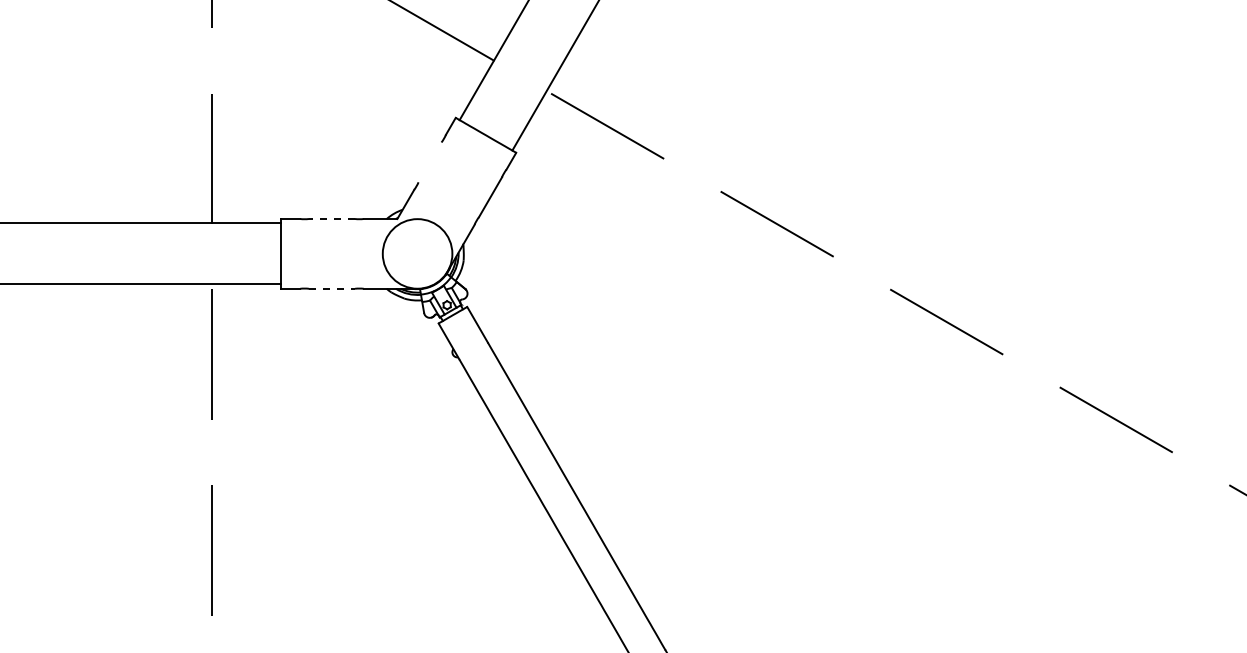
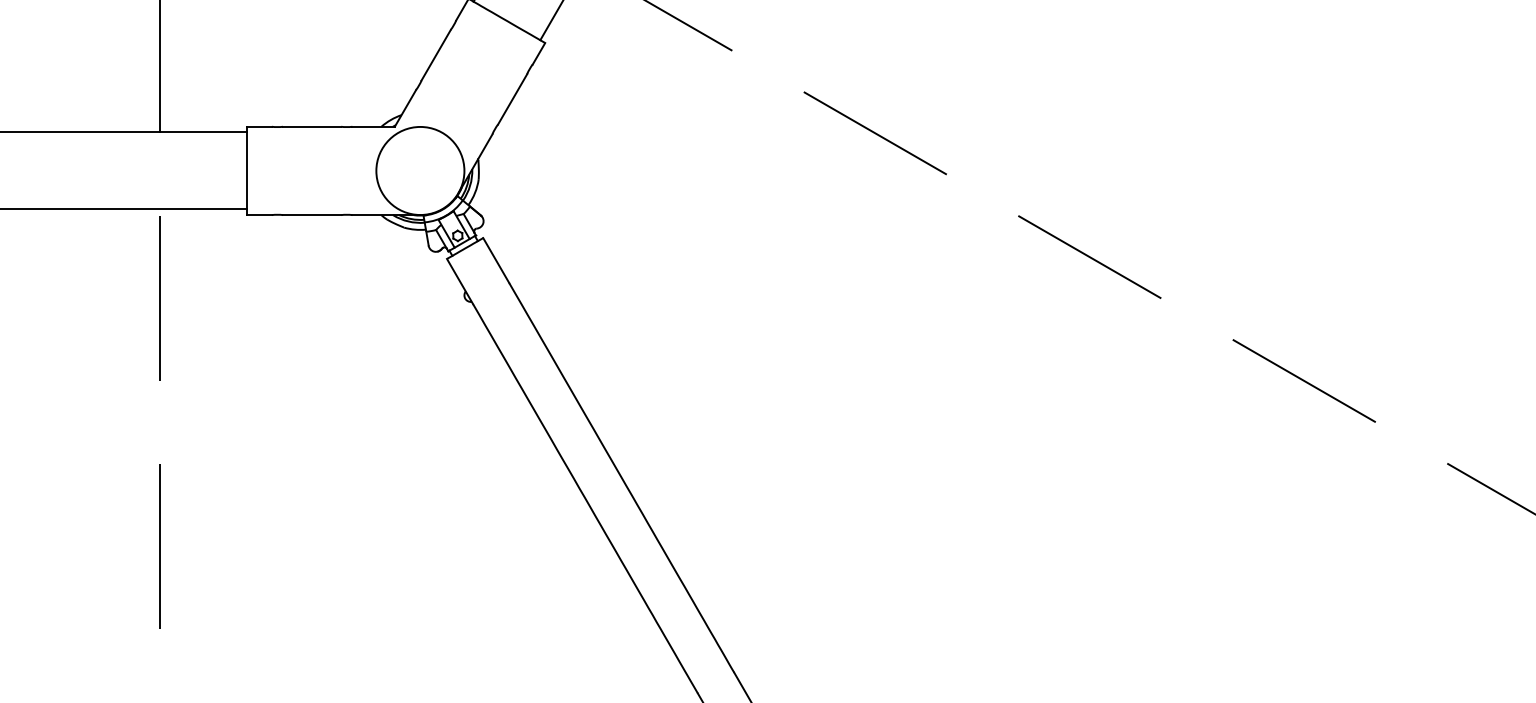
line: (429, 162) -> (435, 55), added
line: (332, 218) -> (312, 126), dashed -> solid
line: (332, 288) -> (312, 214), dashed -> solid

